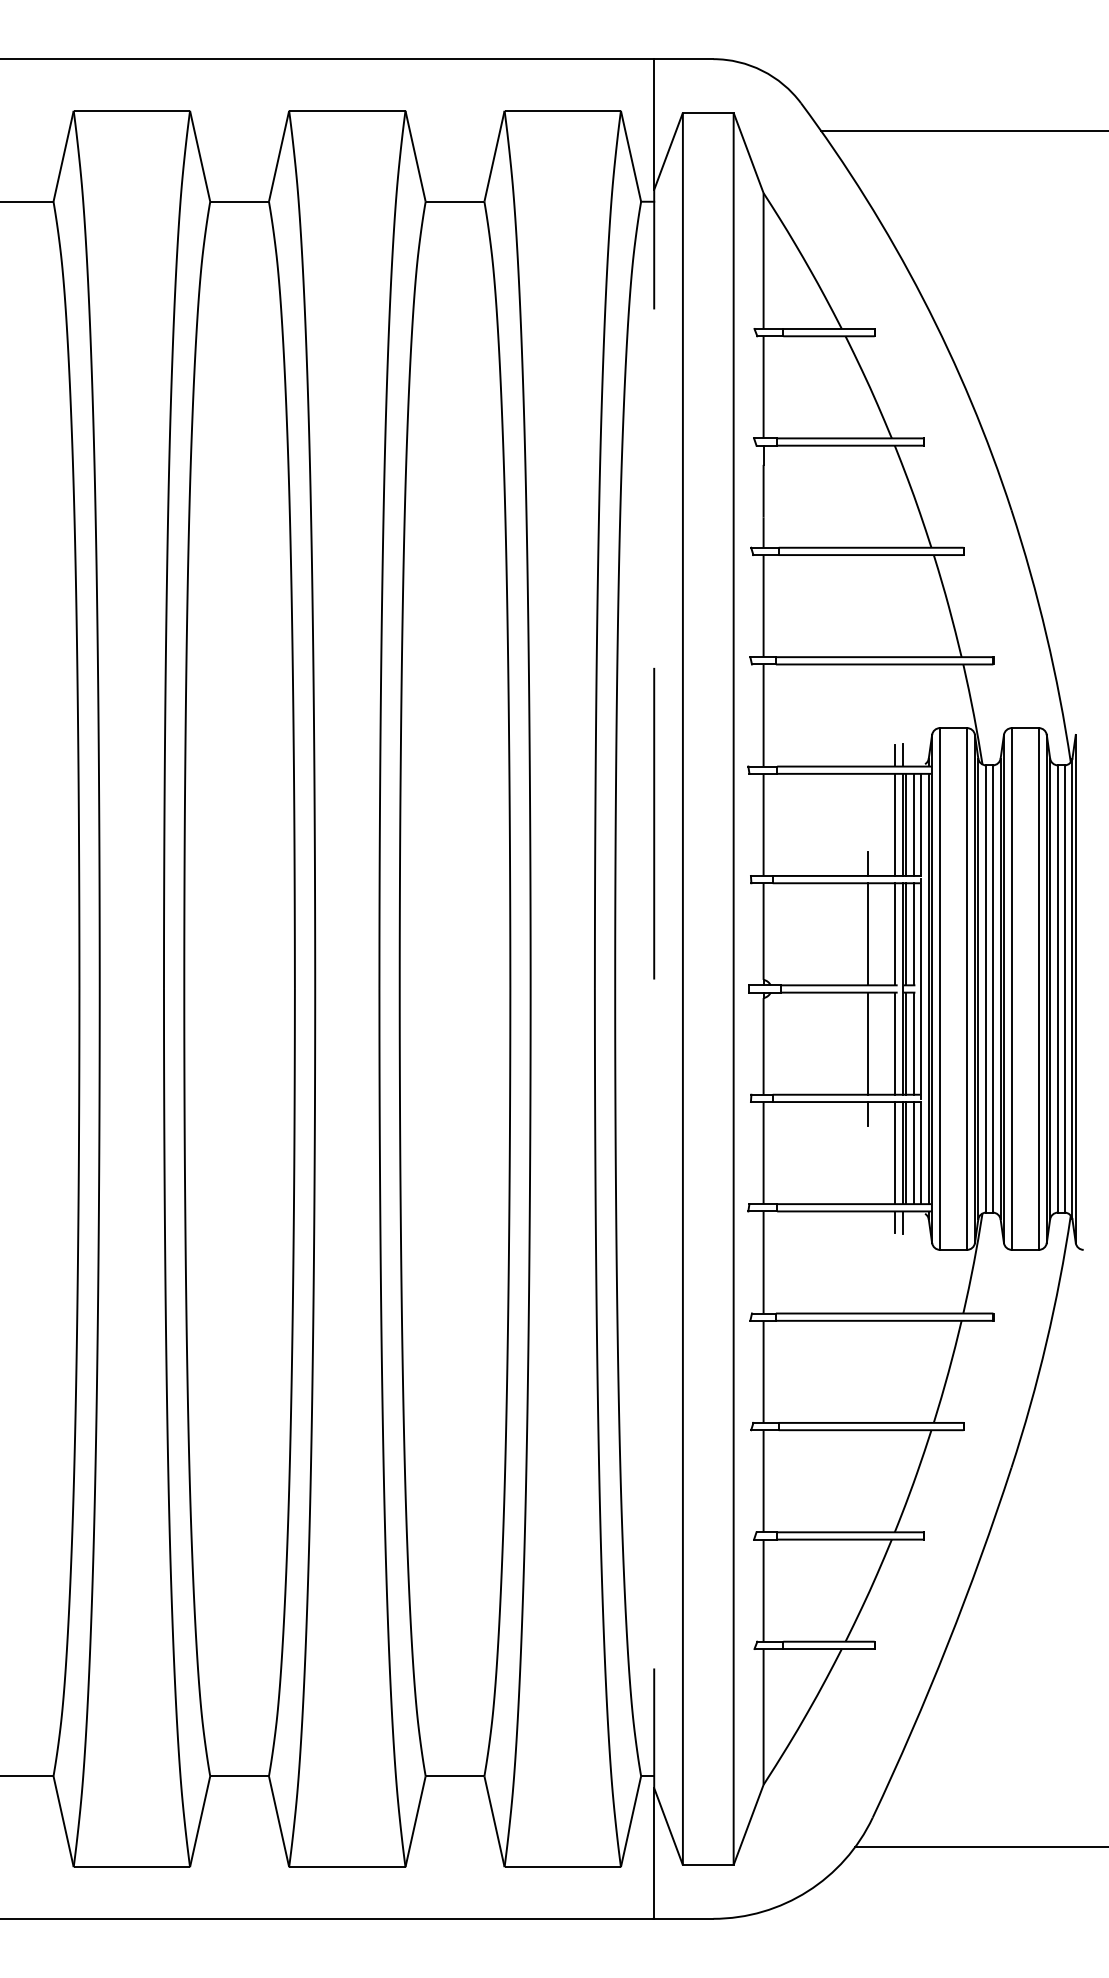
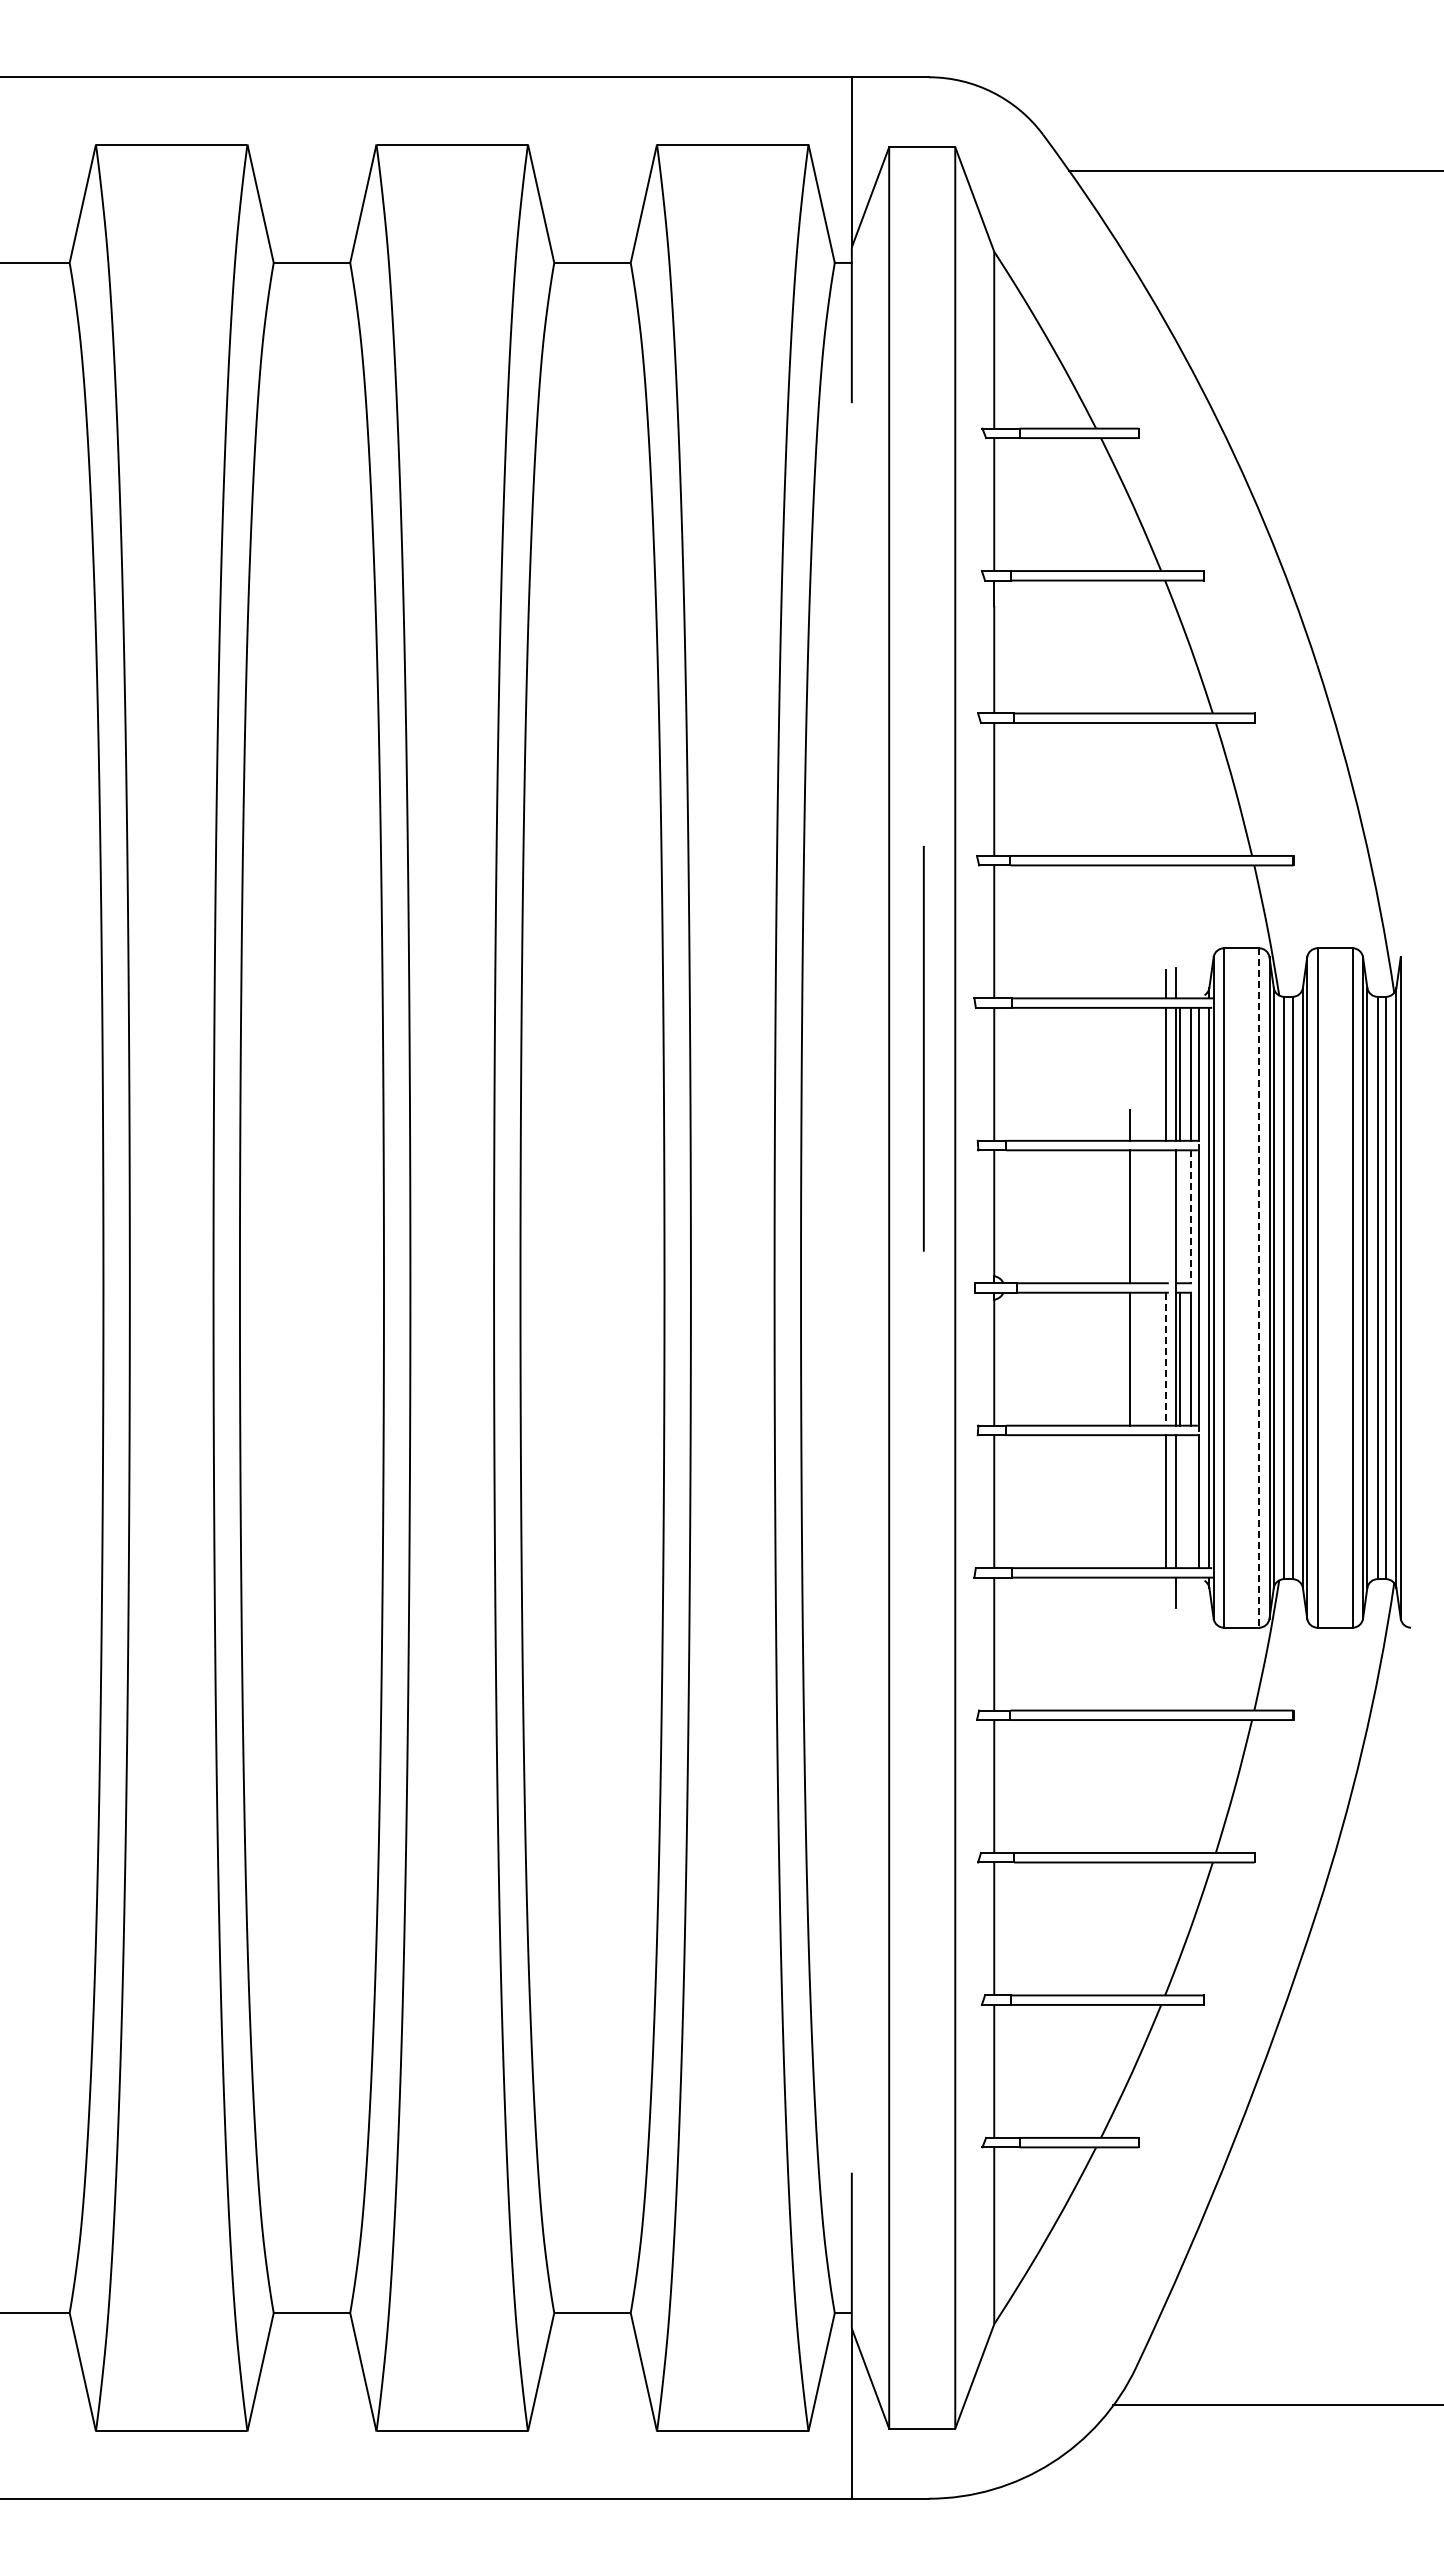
line: (653, 823) -> (923, 1048), moved
line: (895, 934) -> (1165, 1216), removed
line: (906, 934) -> (1180, 1216), removed
line: (914, 934) -> (1190, 1217), solid -> dashed
line: (967, 988) -> (1259, 1287), solid -> dashed
line: (895, 1043) -> (1165, 1359), solid -> dashed
line: (868, 1113) -> (1130, 1450), removed
line: (906, 1152) -> (1180, 1501), removed
line: (914, 1152) -> (1190, 1501), removed
line: (895, 1222) -> (1165, 1591), removed

